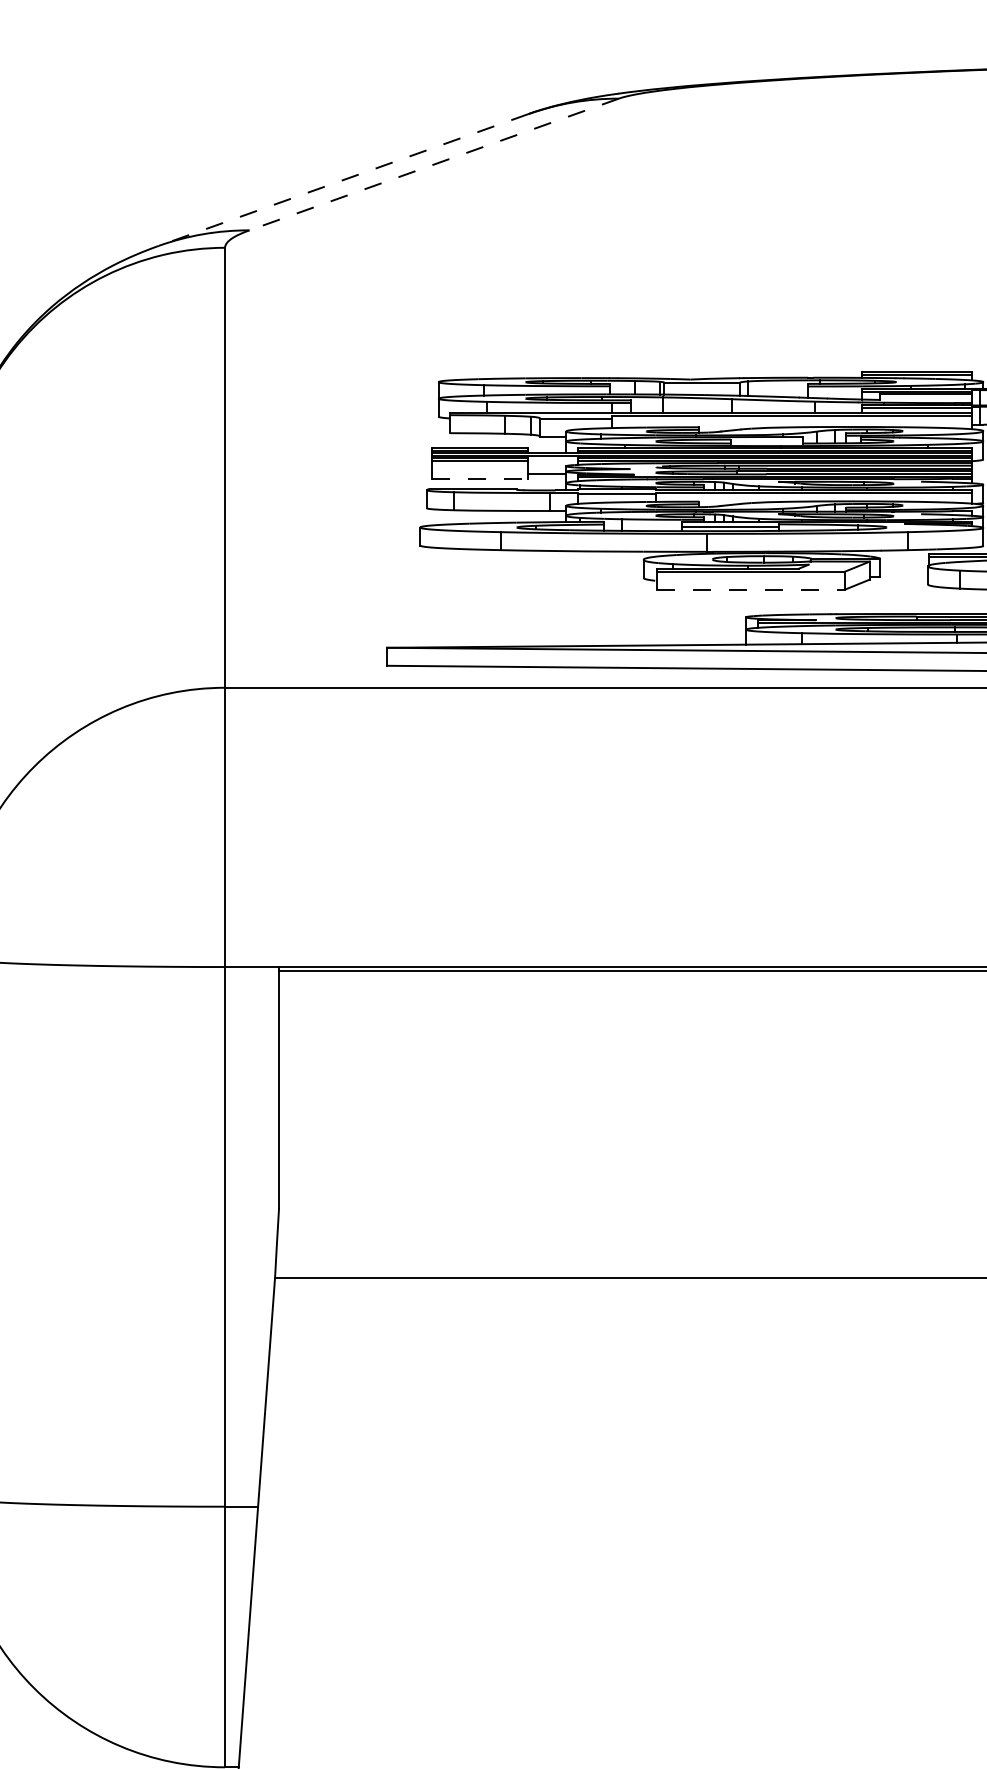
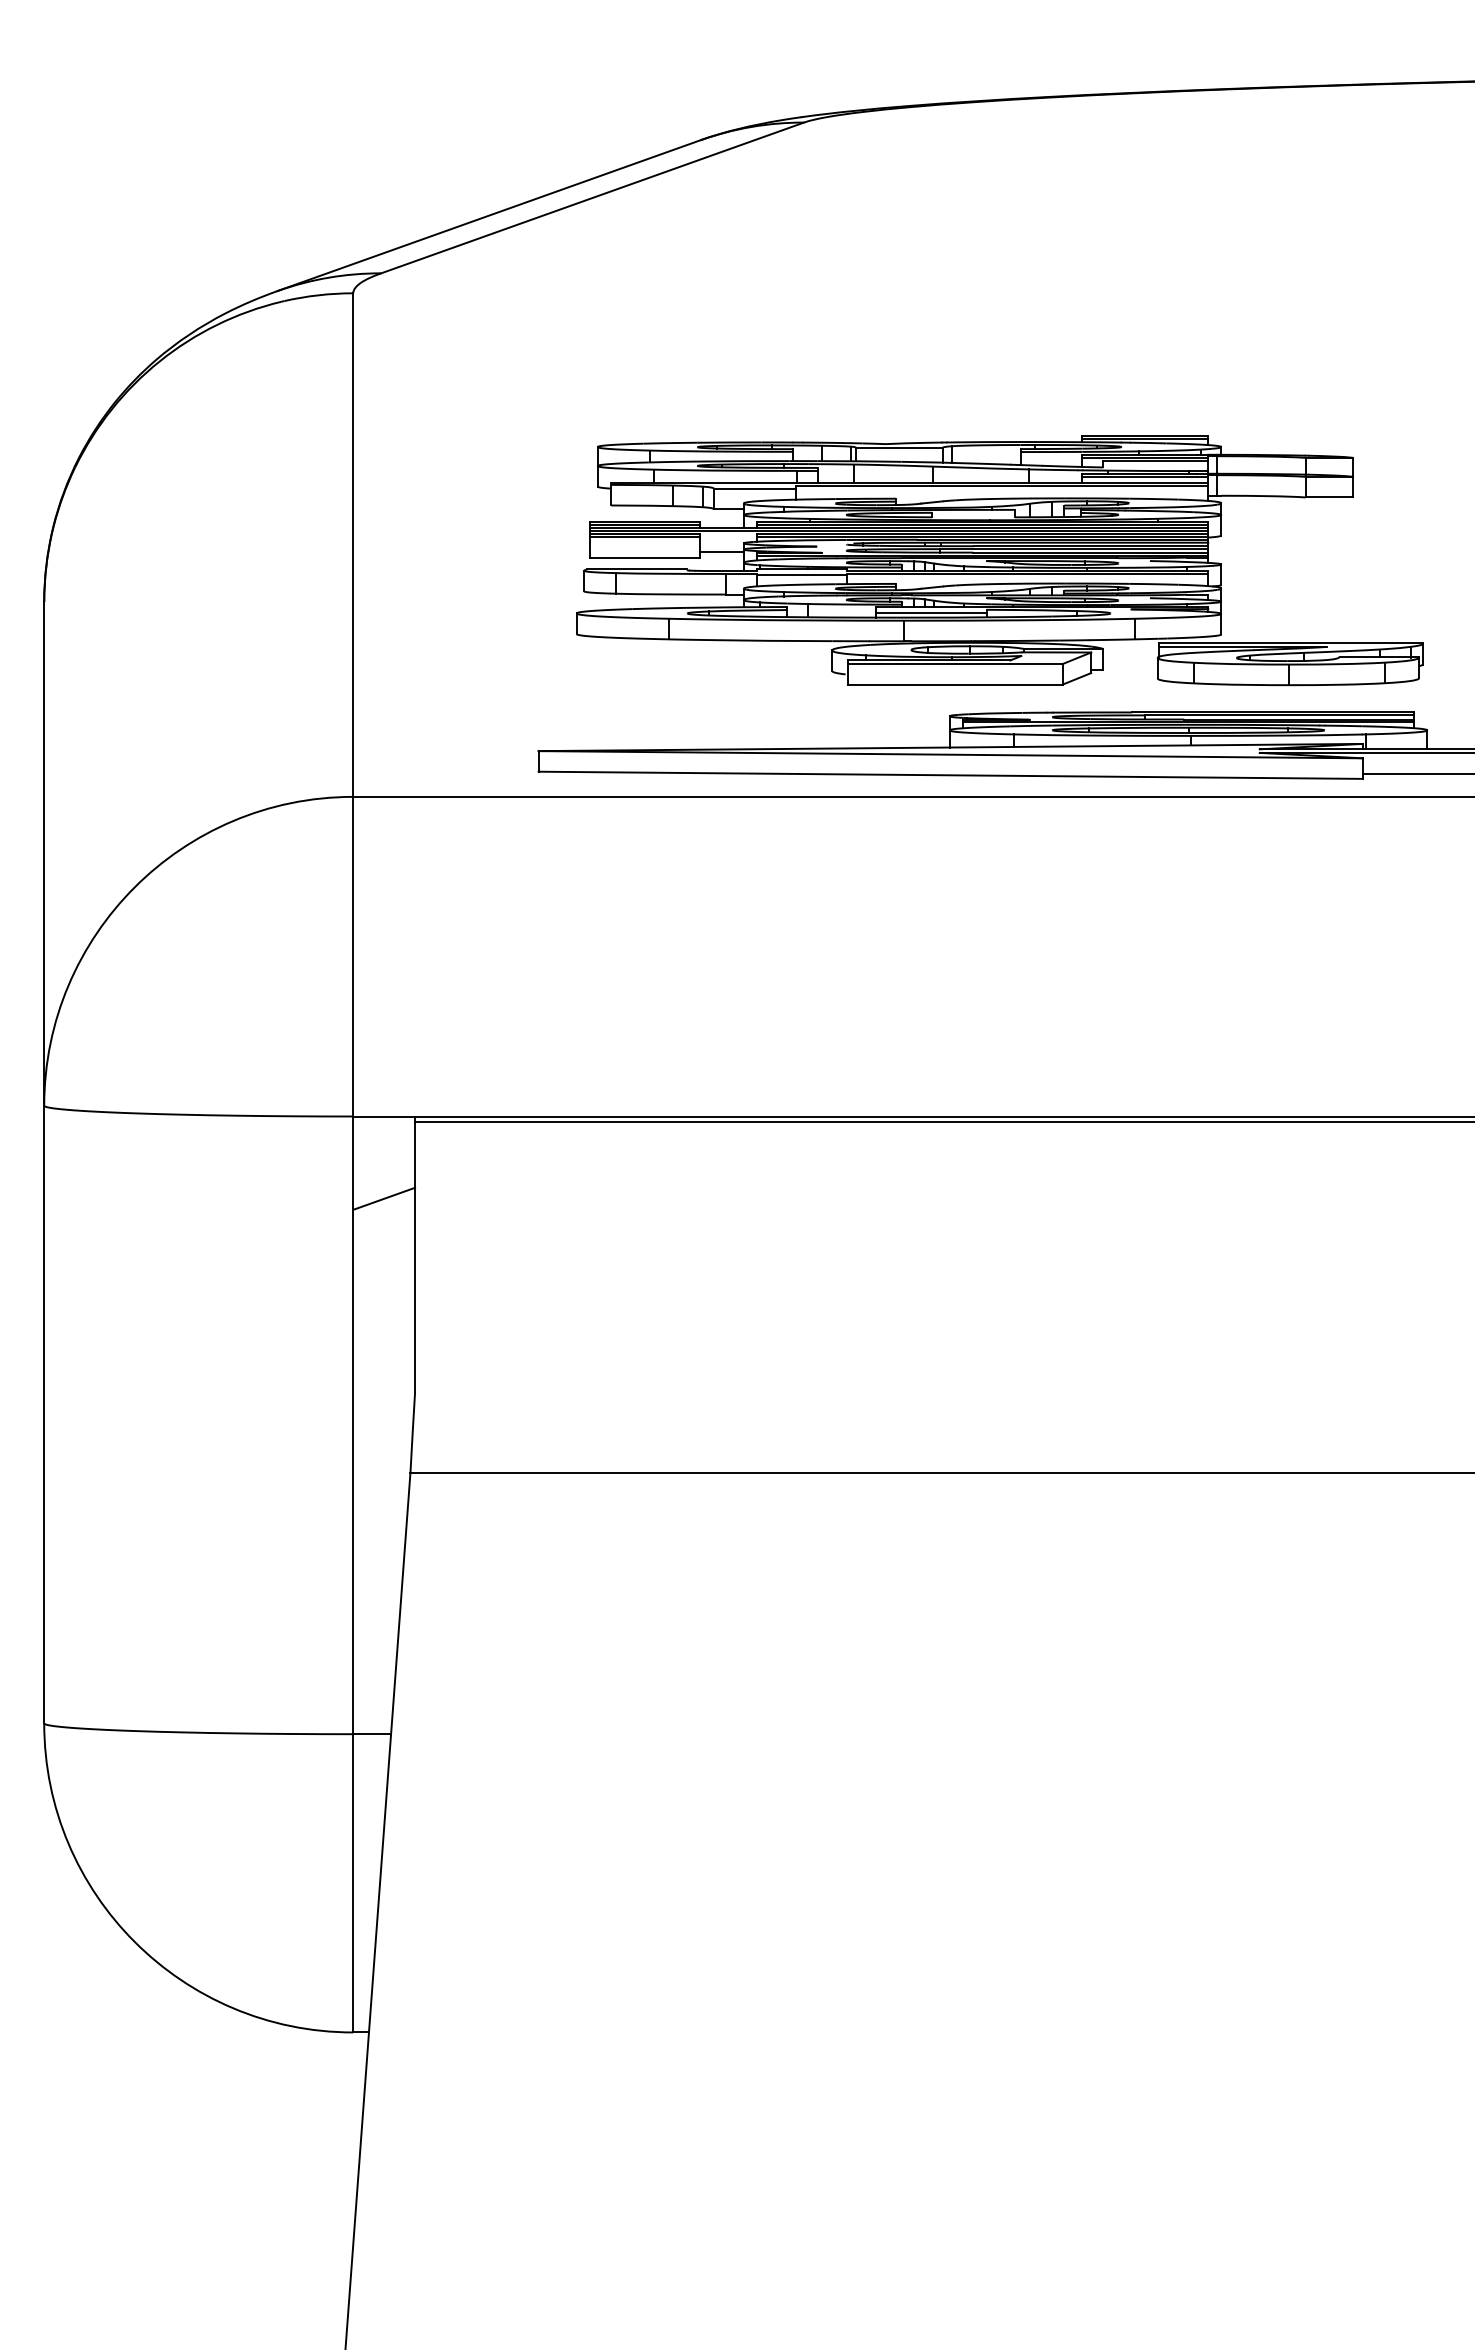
line: (434, 164) -> (592, 198), dashed -> solid
line: (343, 179) -> (488, 215), dashed -> solid
line: (480, 478) -> (645, 557), dashed -> solid
line: (751, 589) -> (955, 684), dashed -> solid
line: (252, 1038) -> (384, 1198), added

